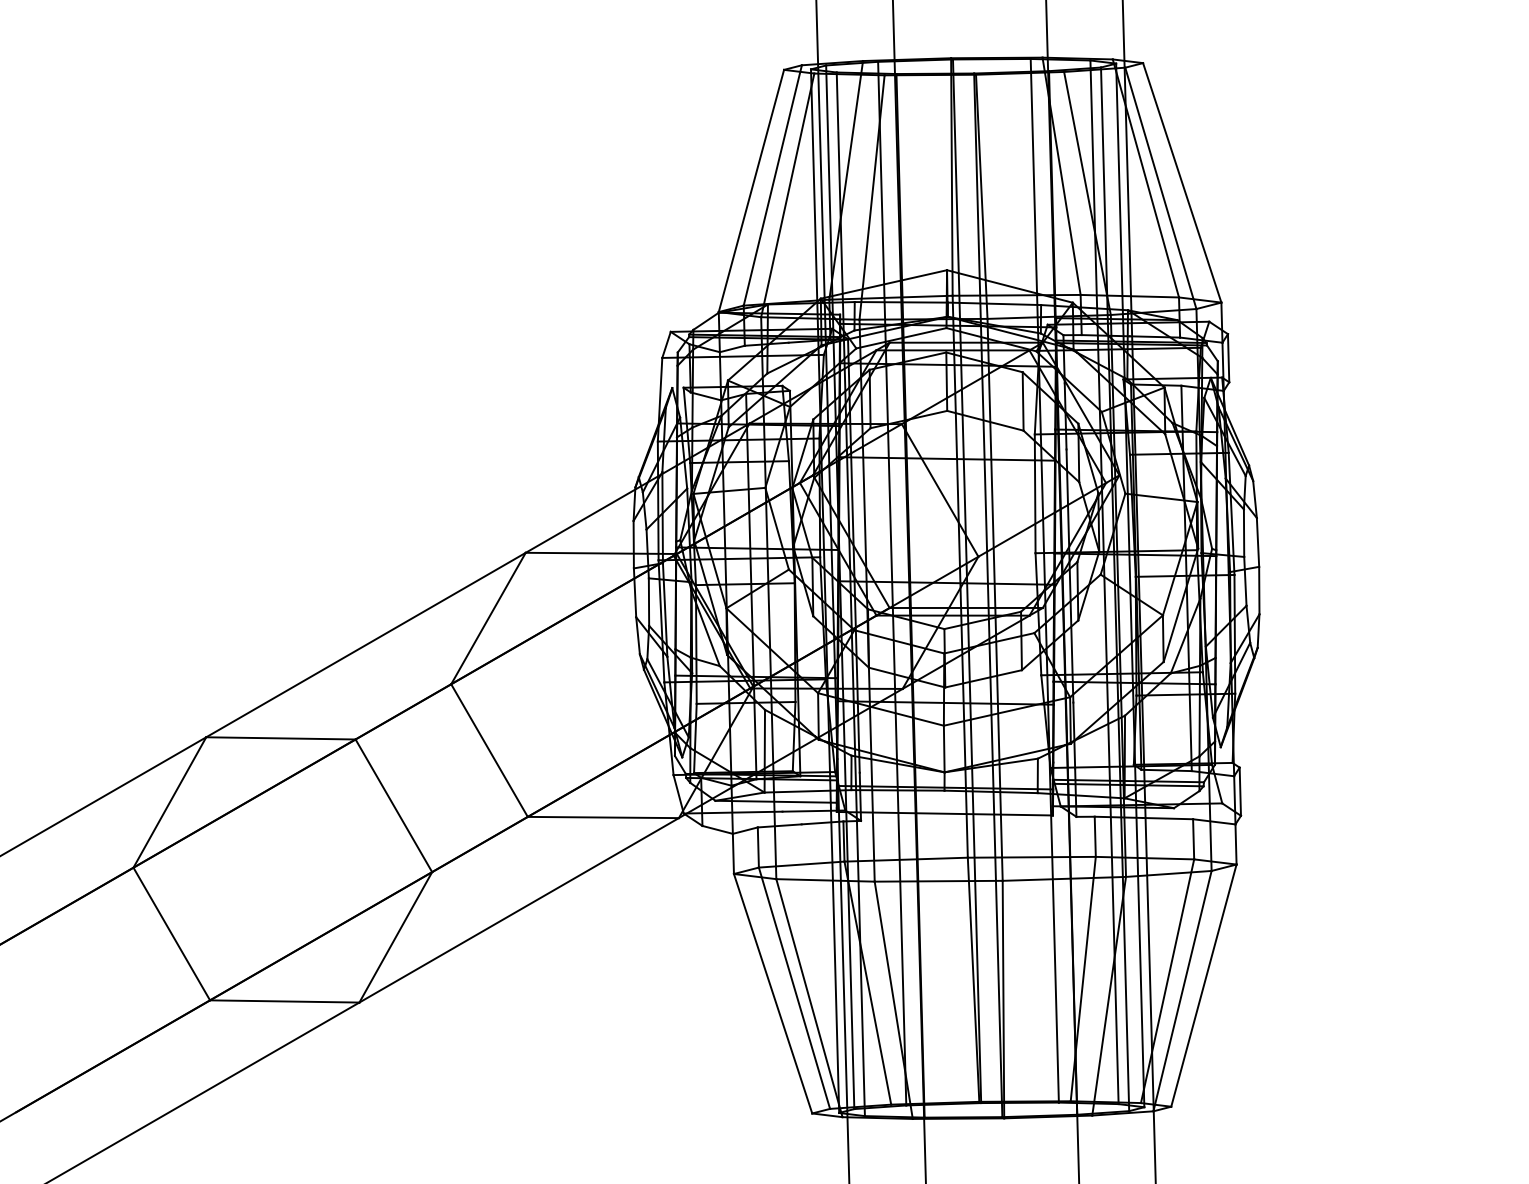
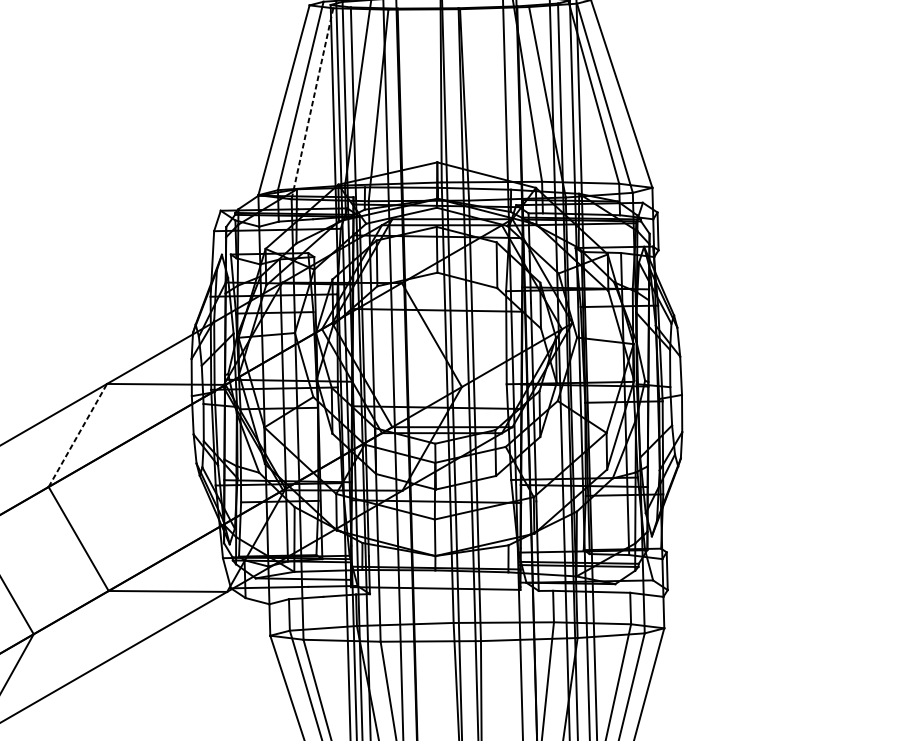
line: (787, 195) -> (312, 103), solid -> dashed
line: (488, 618) -> (77, 435), solid -> dashed

